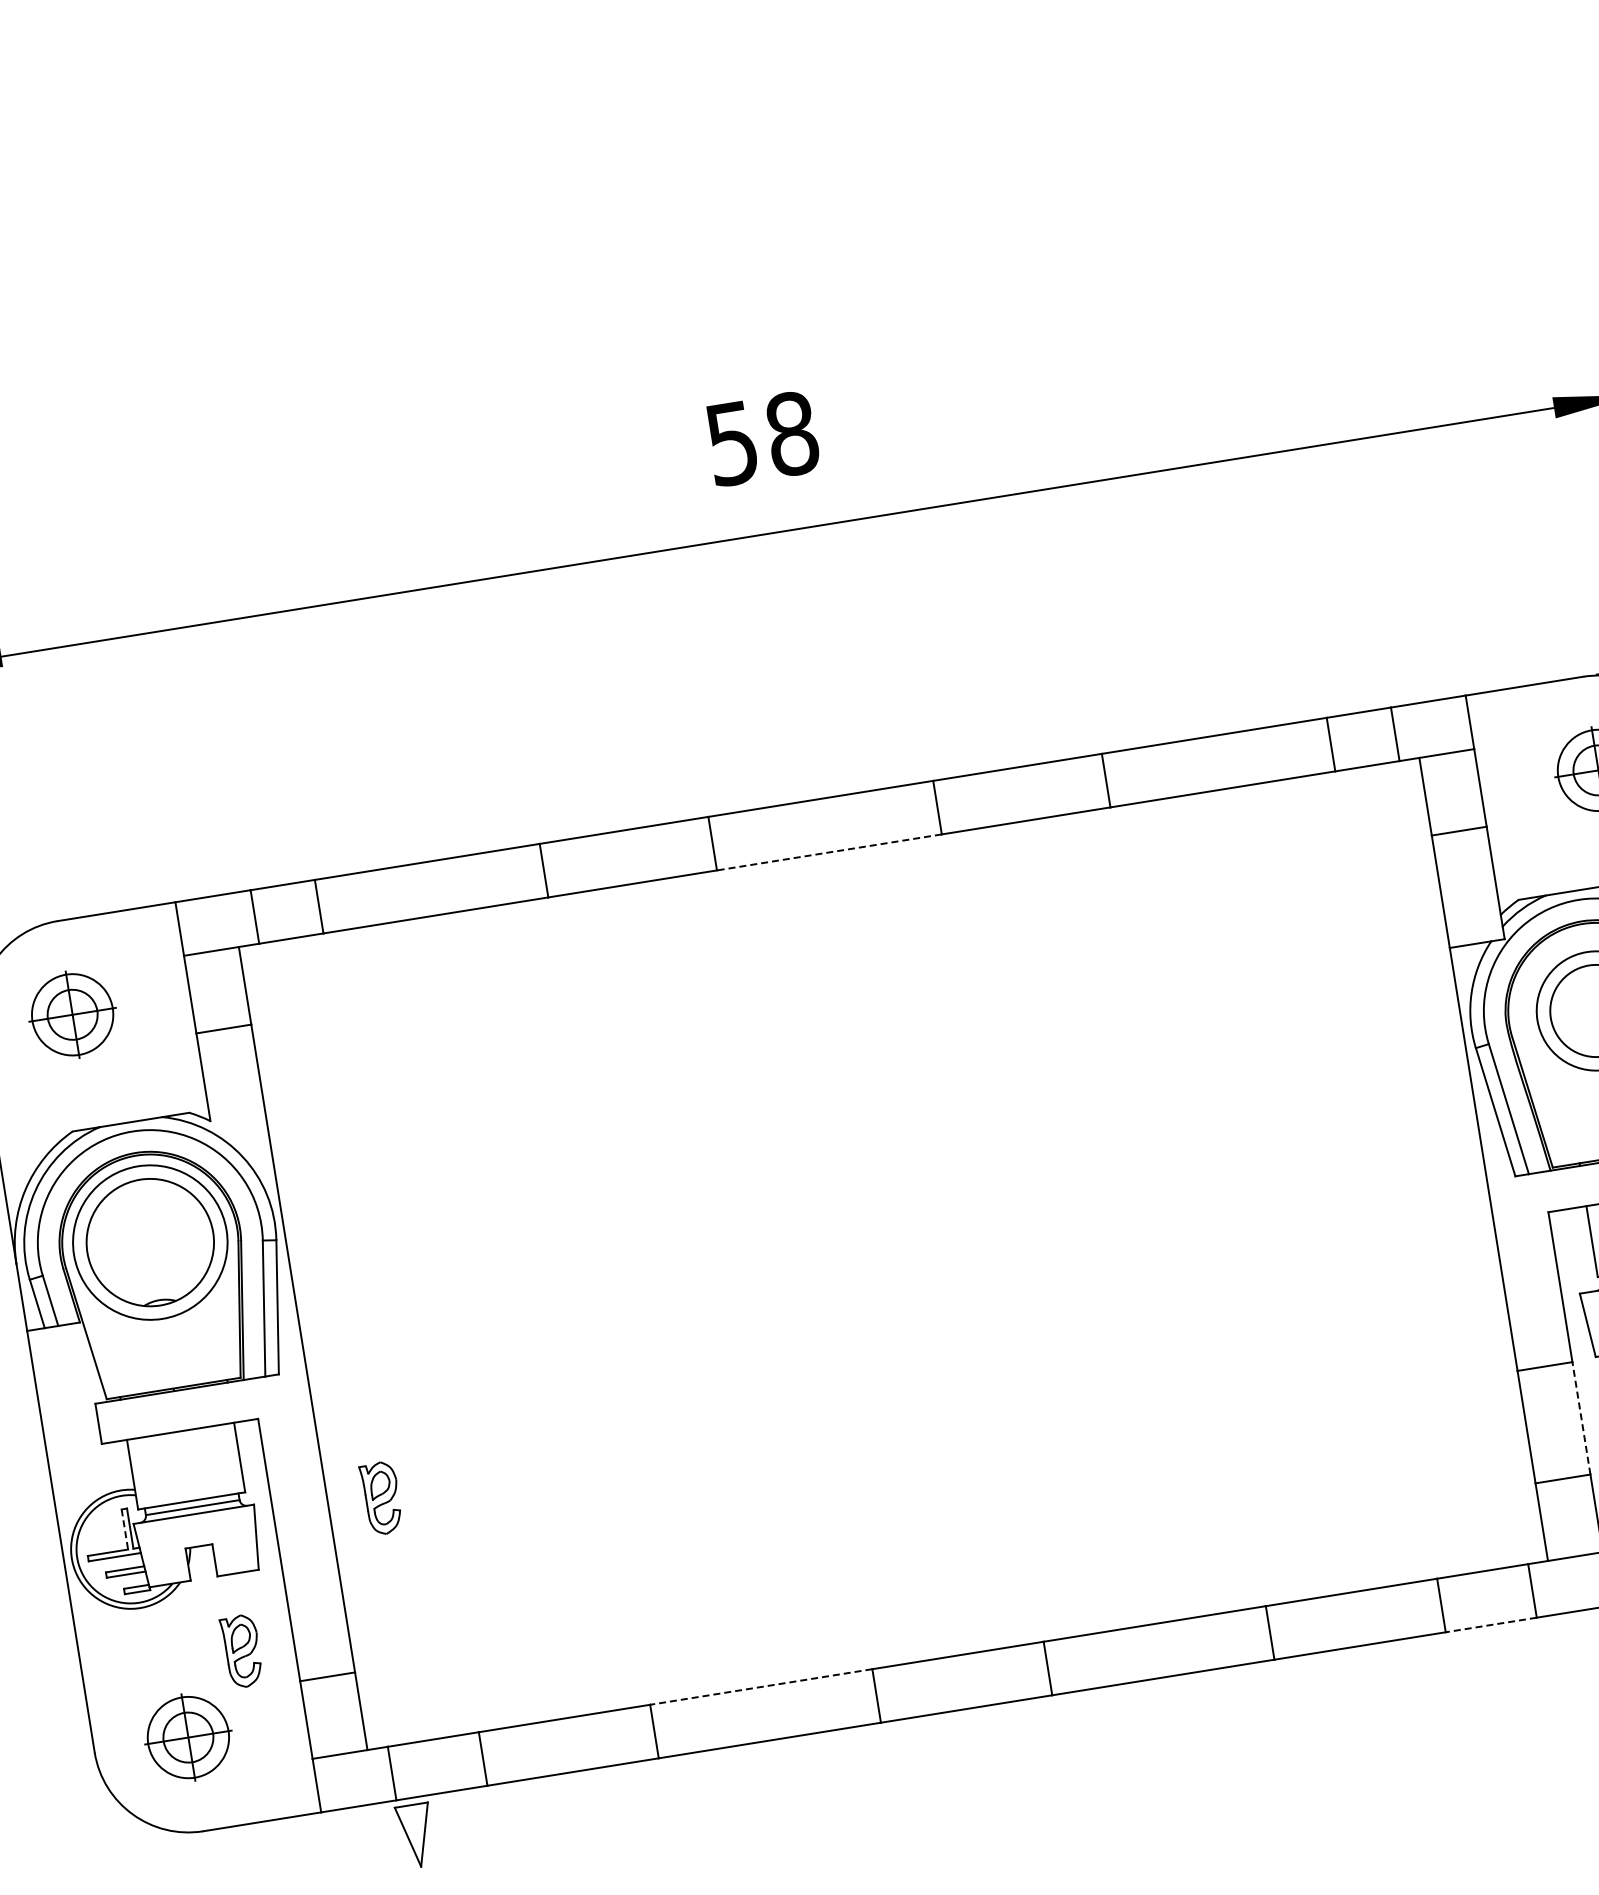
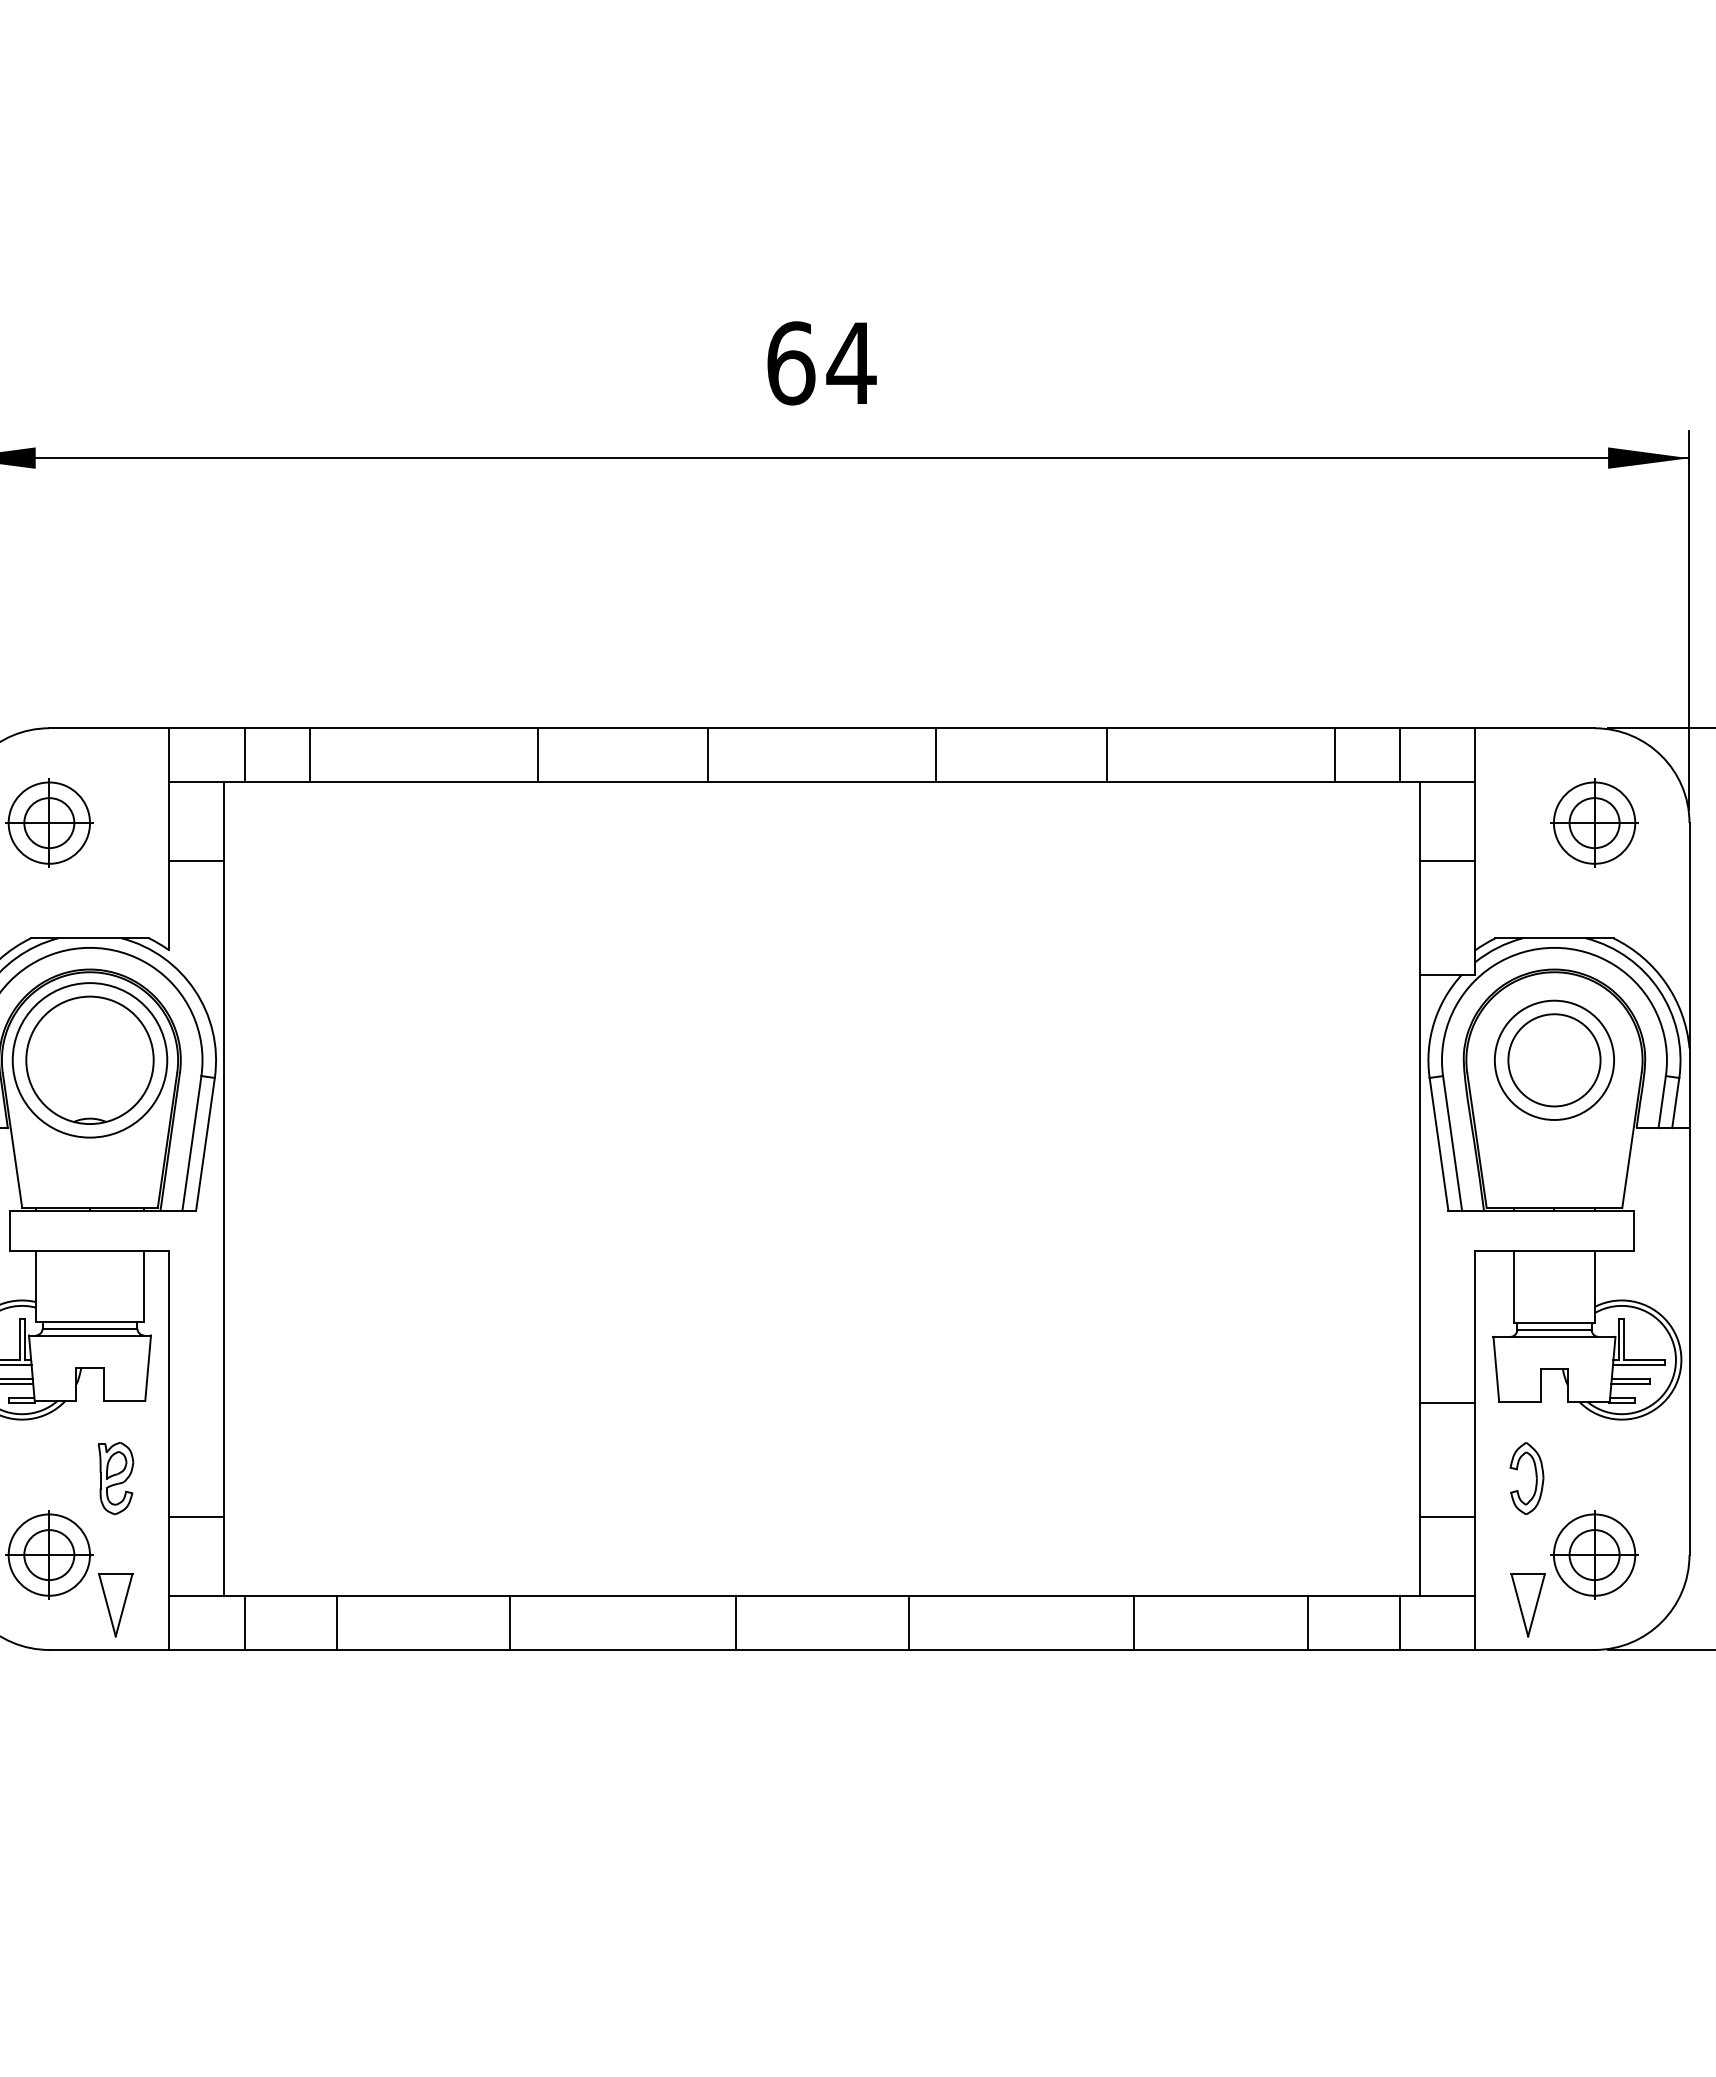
text: (762, 438) -> (821, 363), 58 -> 64
line: (829, 852) -> (822, 782), dashed -> solid
line: (1581, 1418) -> (1475, 1460), dashed -> solid
part: (381, 1498) -> (277, 1349), removed
line: (125, 1530) -> (19, 1340), dashed -> solid
line: (1491, 1624) -> (1353, 1649), dashed -> solid
line: (760, 1686) -> (622, 1595), dashed -> solid
part: (416, 1836) -> (115, 1605), moved

